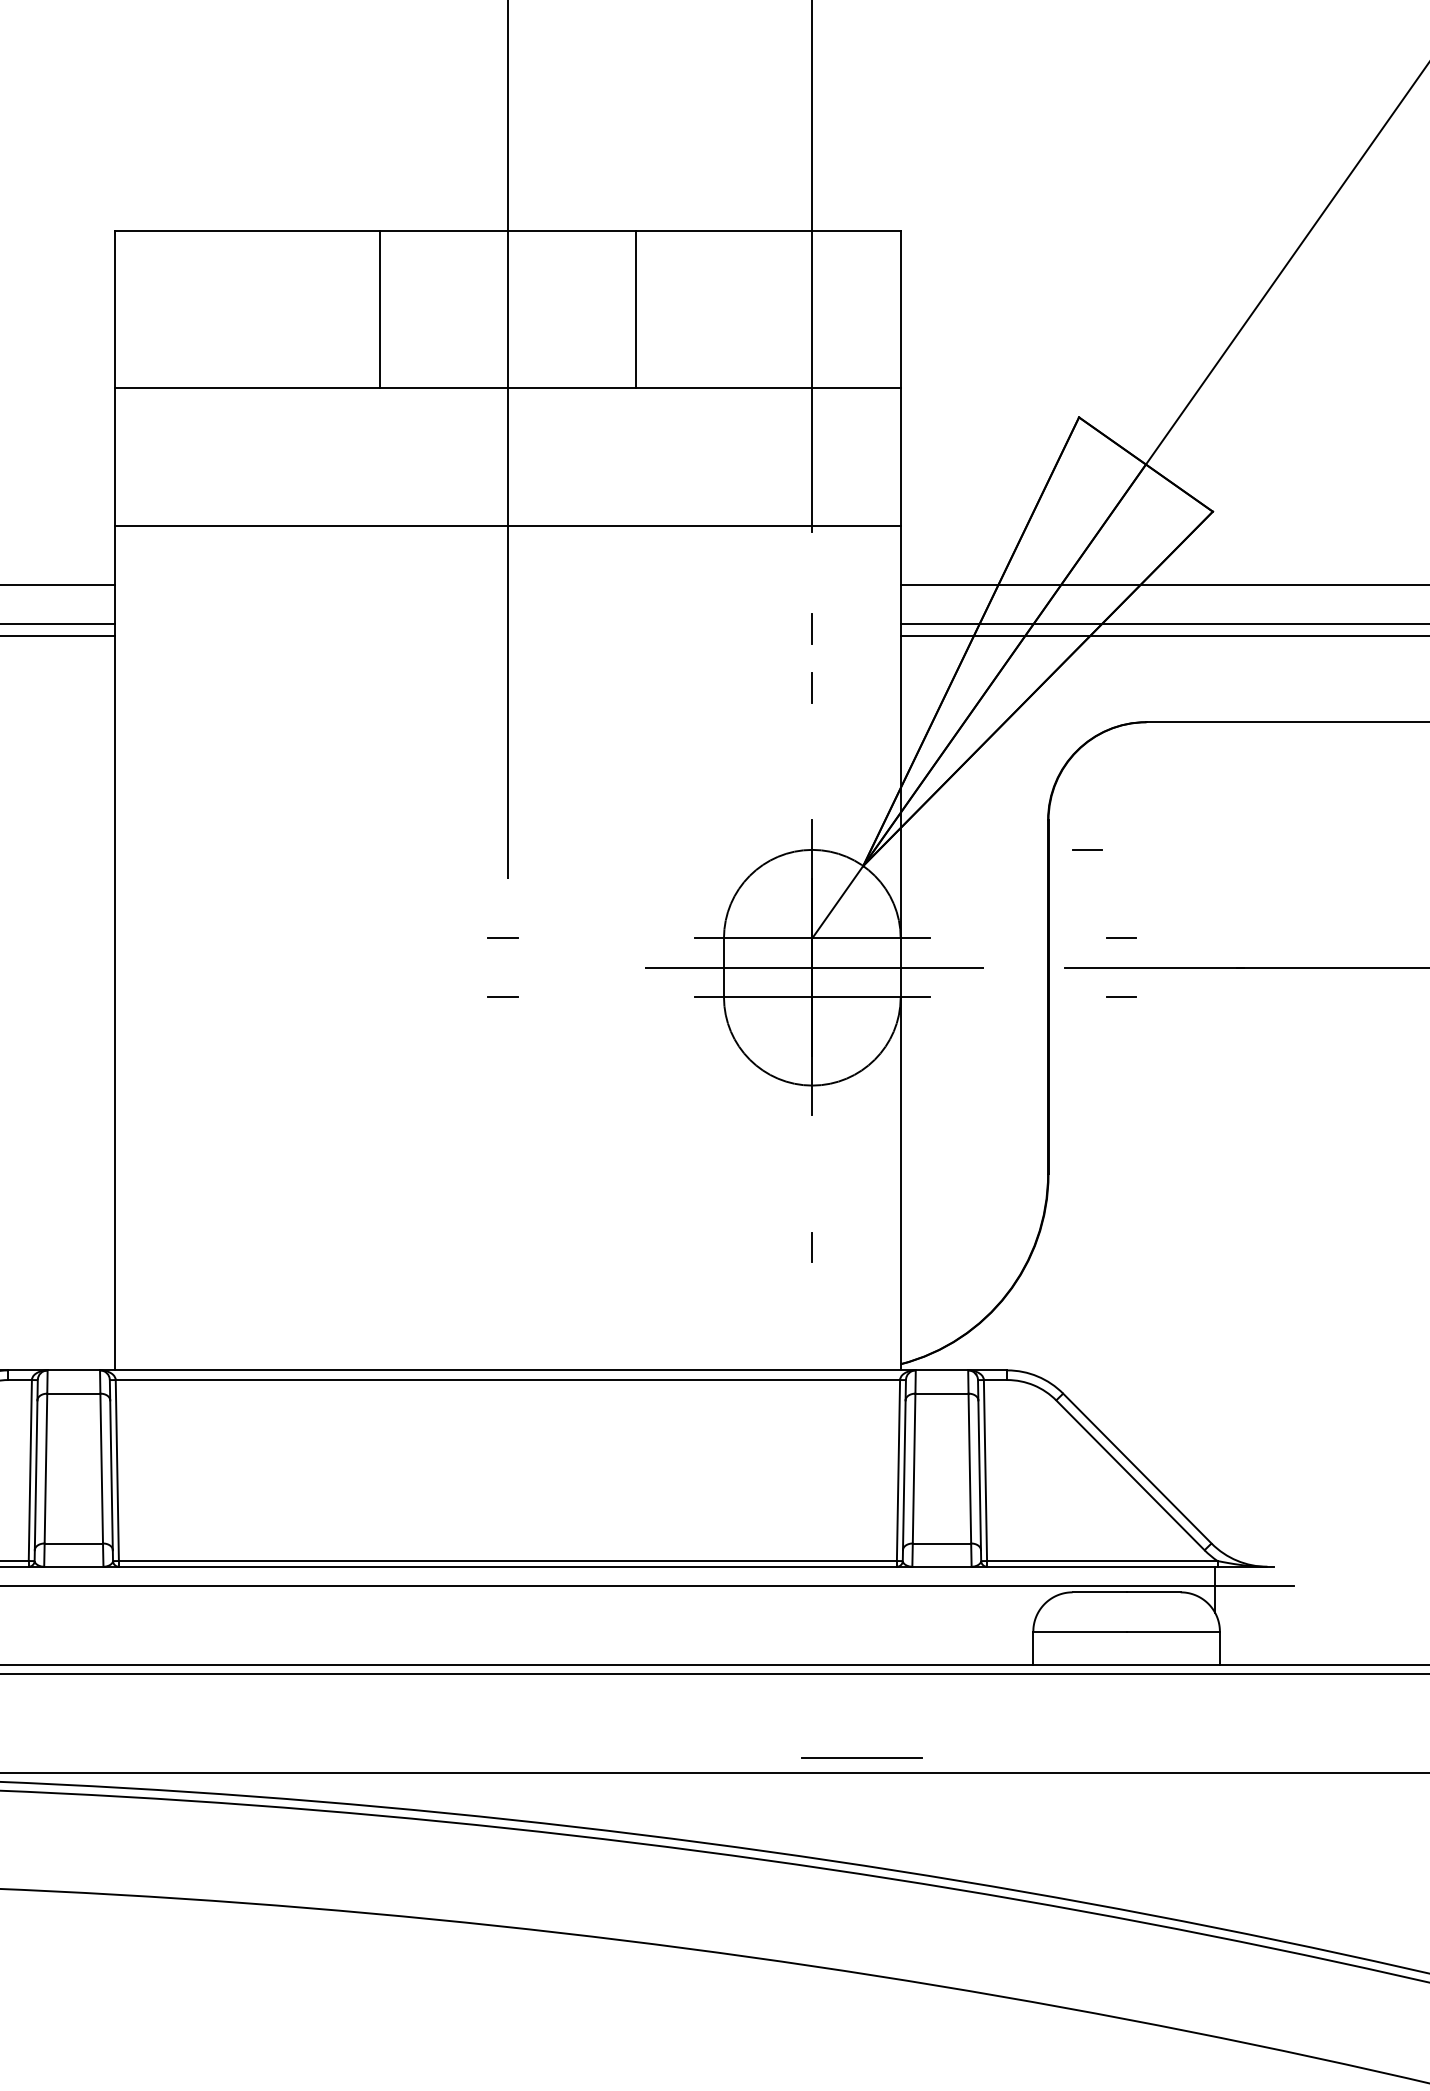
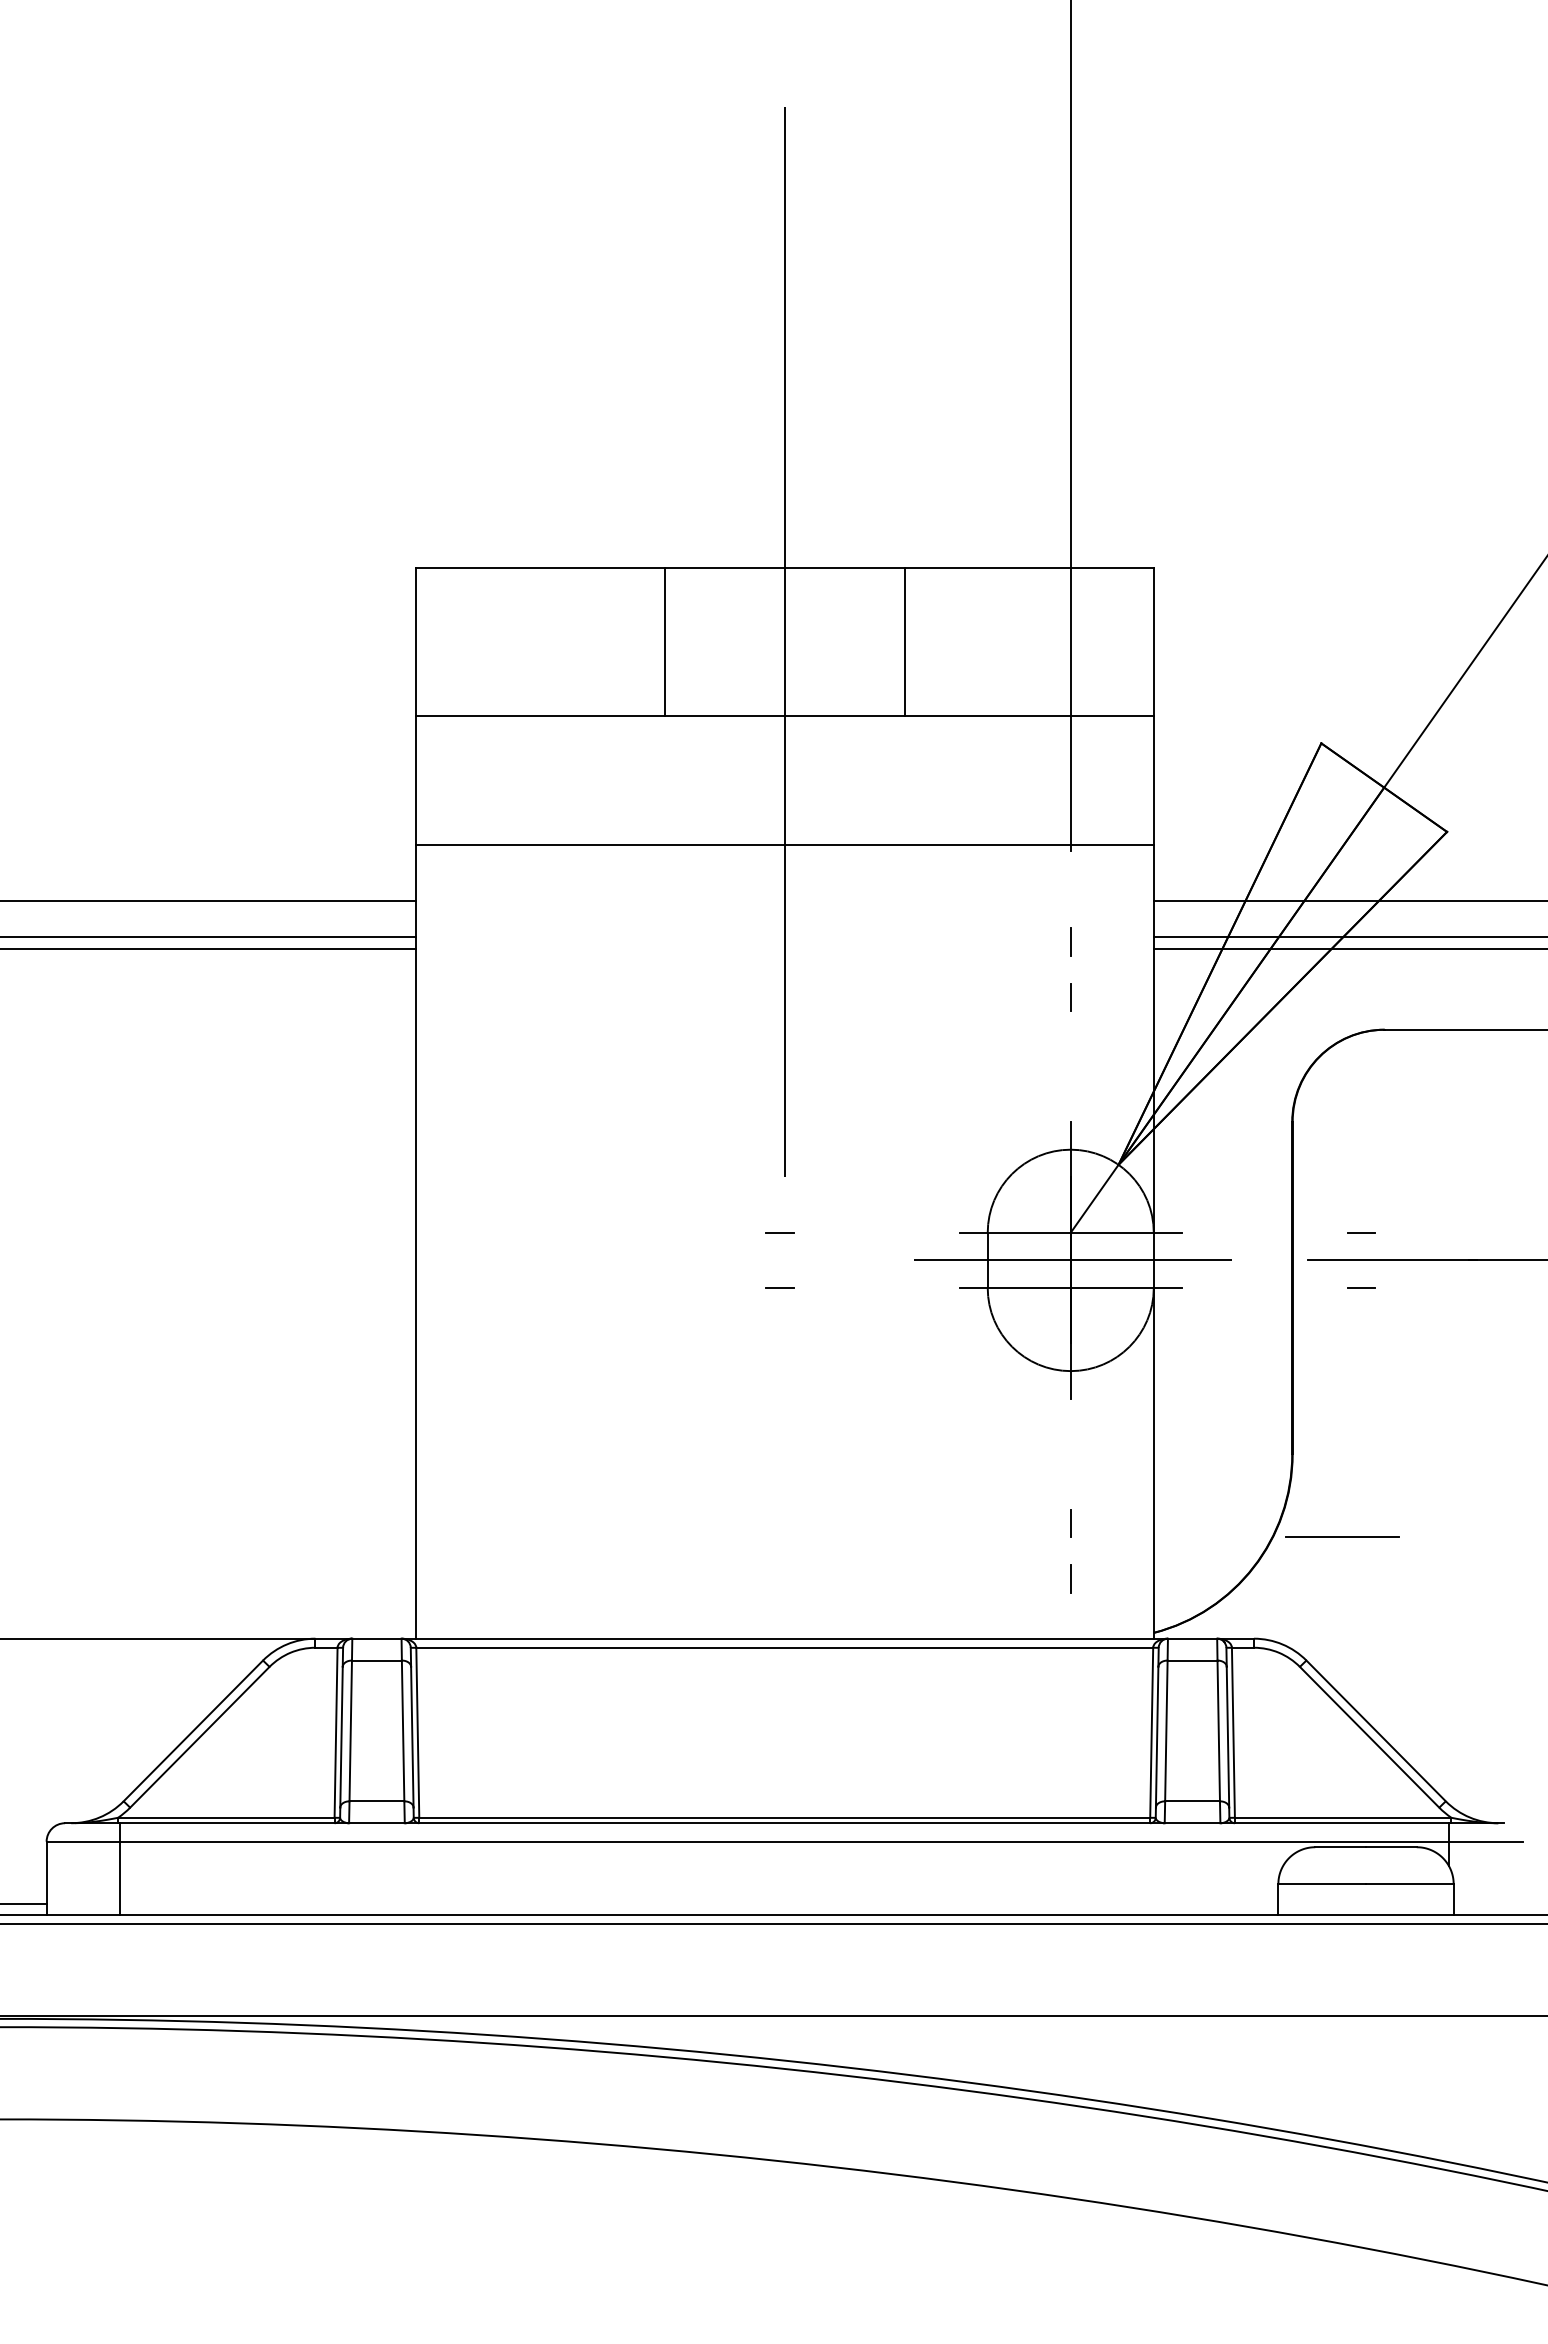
line: (1087, 849) -> (1329, 1149), removed
line: (812, 1306) -> (1070, 1578), added
line: (862, 1757) -> (1342, 1536), moved

